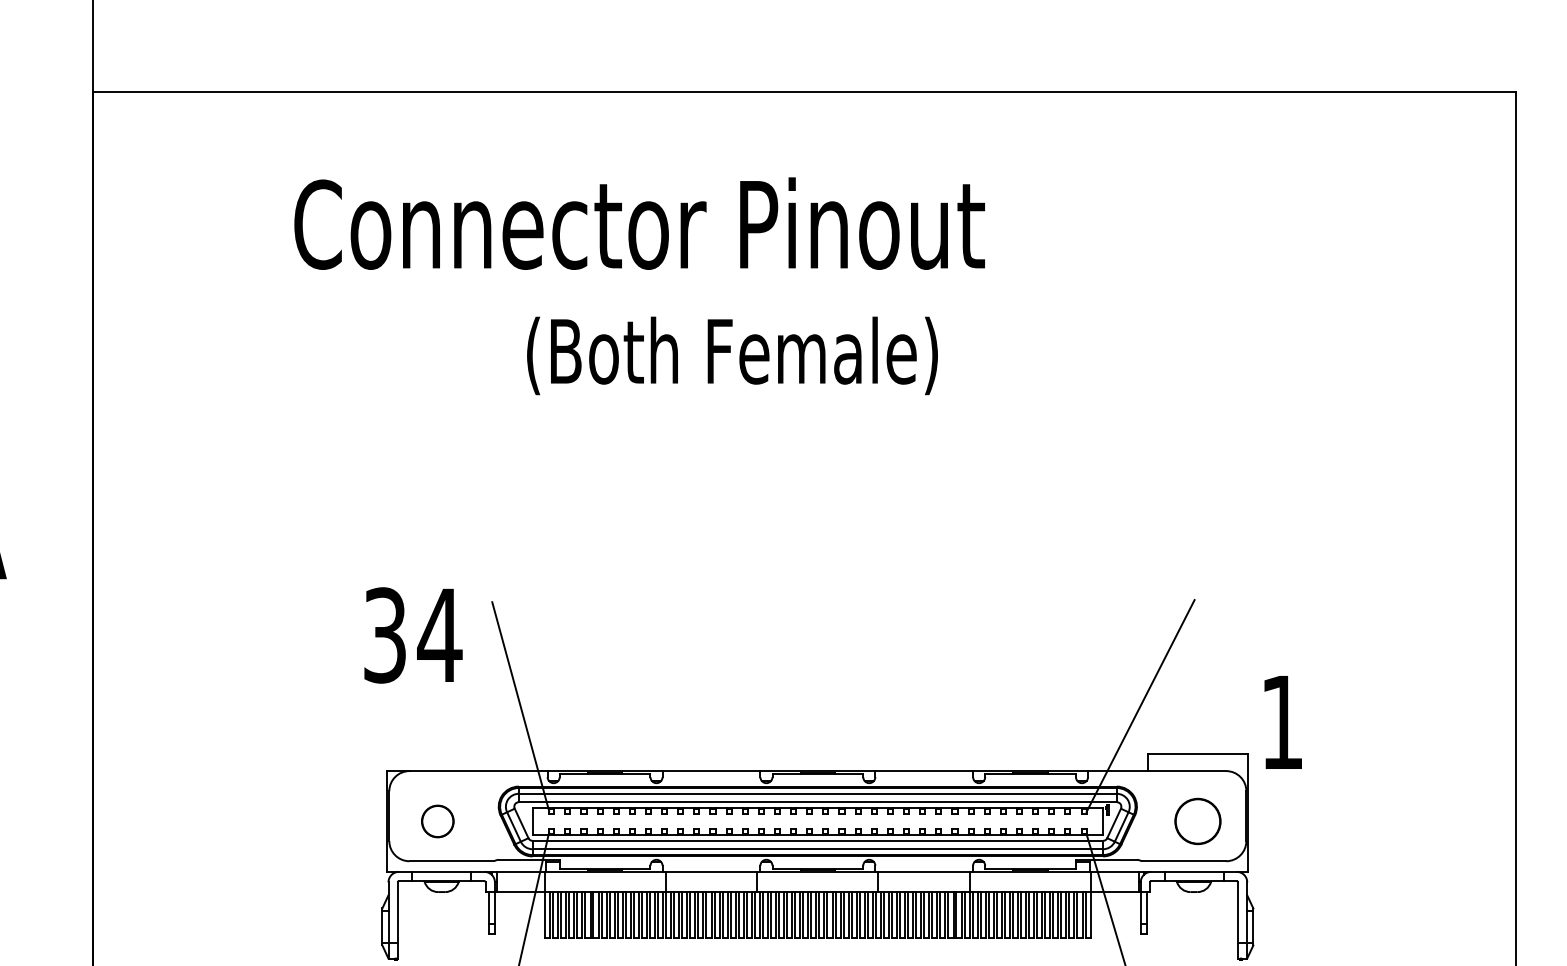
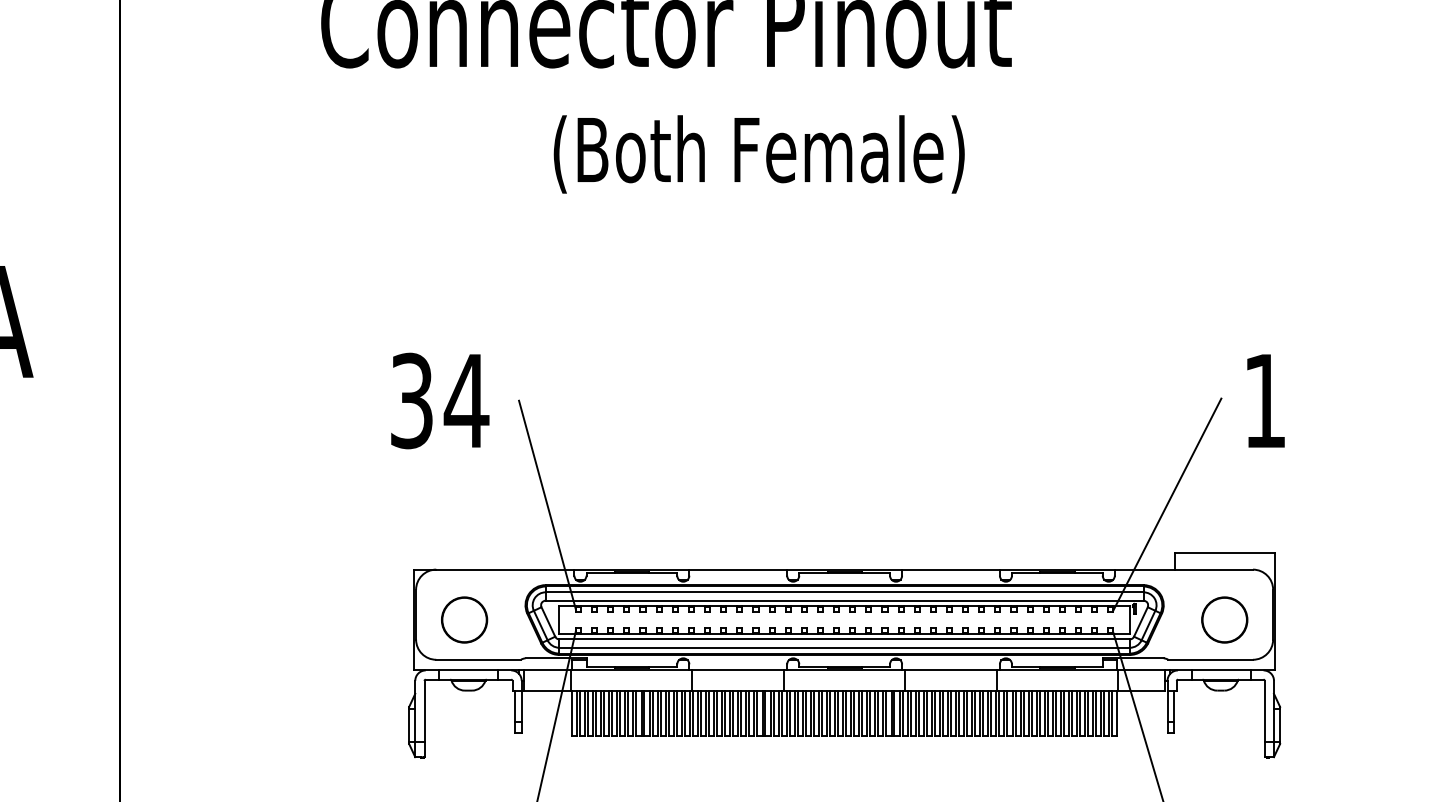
text: (413, 635) -> (440, 401), moved
text: (1282, 722) -> (1265, 401), moved
part: (437, 821) -> (464, 620), size x1.43

